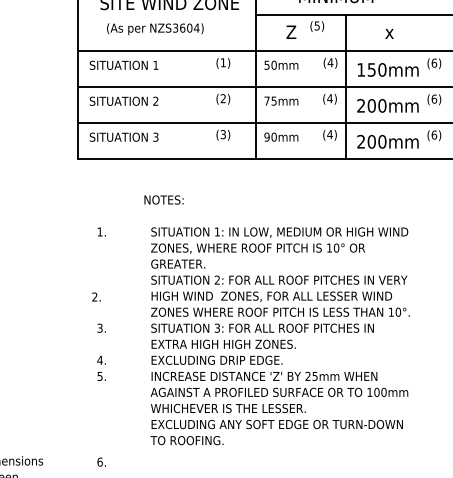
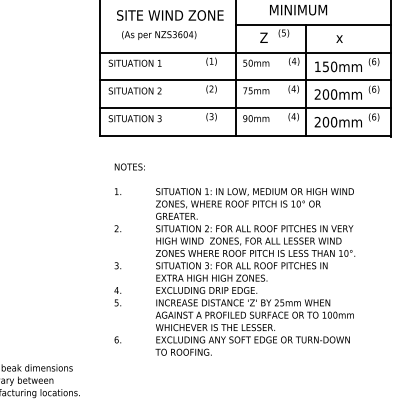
text: (163, 199) -> (129, 166), moved
text: (95, 296) -> (117, 228), moved
text: (101, 461) -> (117, 339), moved

